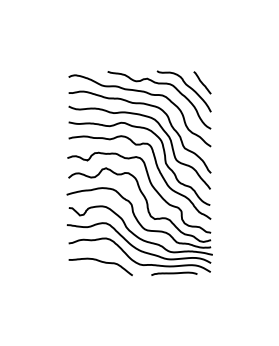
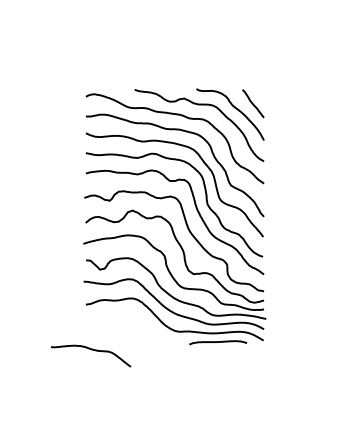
curve: (101, 262) -> (91, 350), moved

